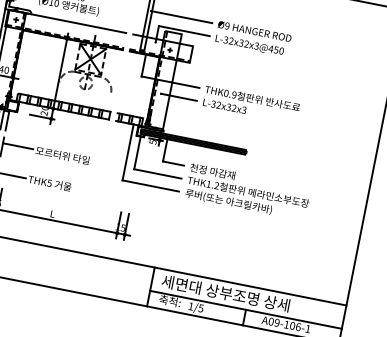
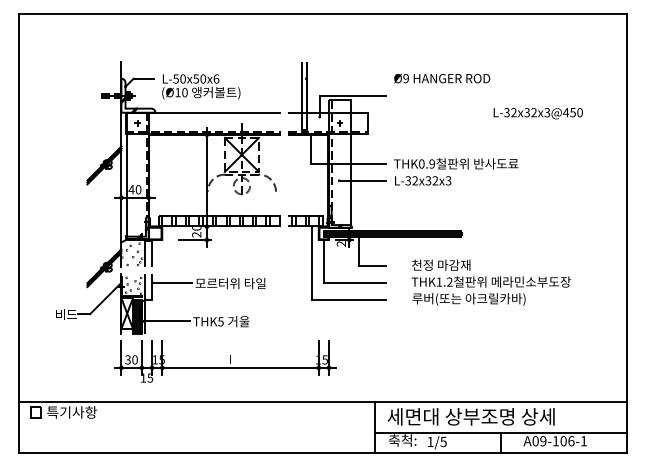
line: (181, 16) -> (346, 78), removed
text: (249, 45) -> (537, 113), moved
text: (153, 141) -> (341, 243), 5 -> 2
text: (247, 192) -> (490, 282), moved

